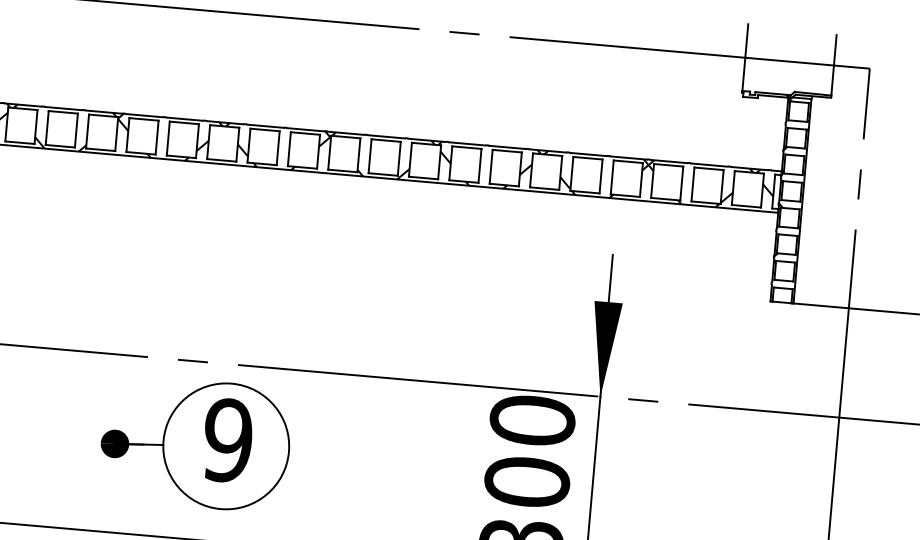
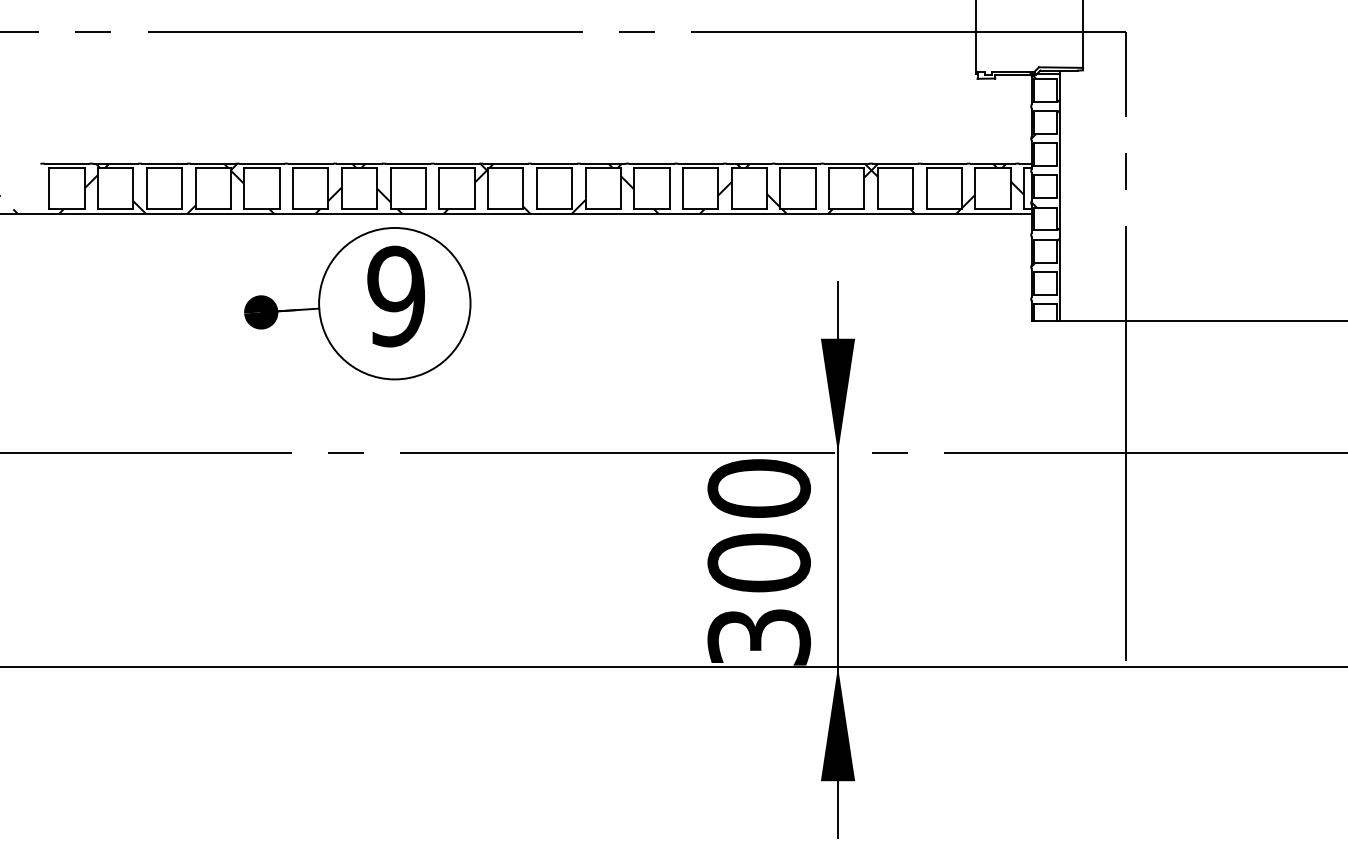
part: (195, 443) -> (357, 303), moved

